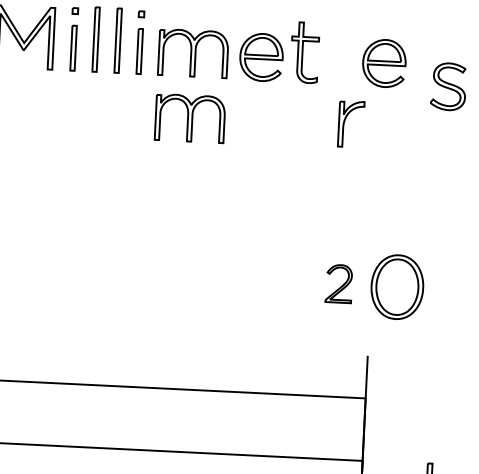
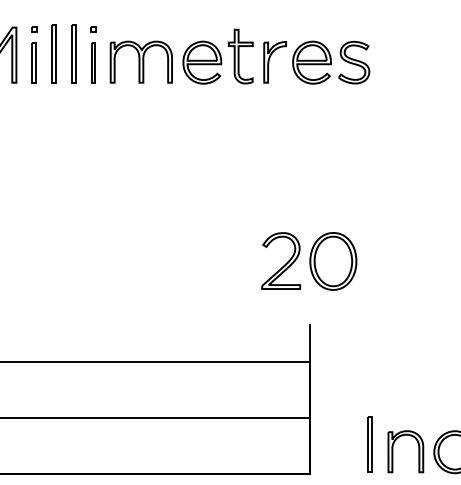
part: (448, 86) -> (354, 62), moved
part: (189, 117) -> (140, 119), removed
part: (350, 124) -> (274, 62), moved
part: (339, 283) -> (281, 260), size x1.67

